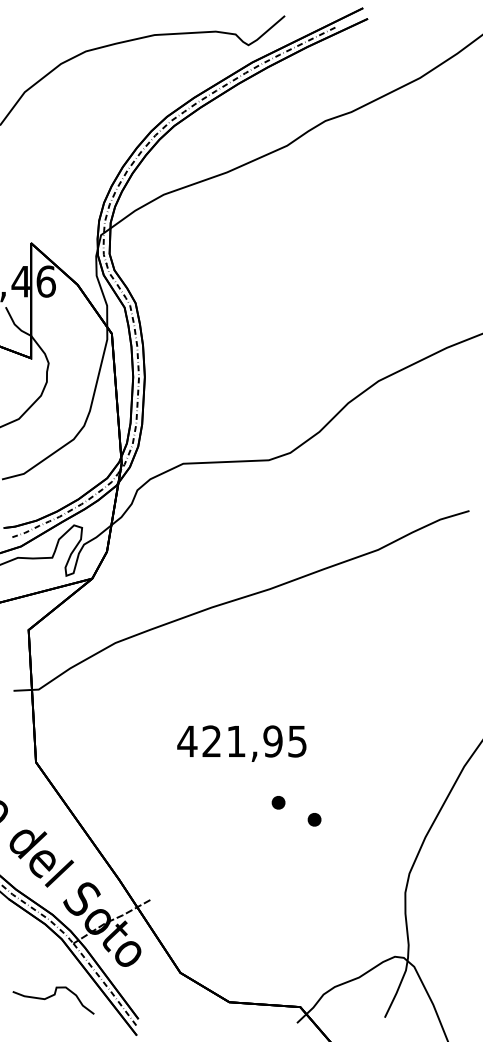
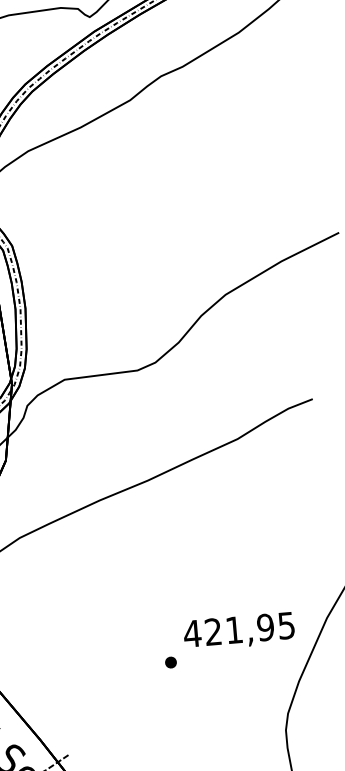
text: (241, 743) -> (238, 631), moved
part: (314, 819) -> (202, 674), removed

